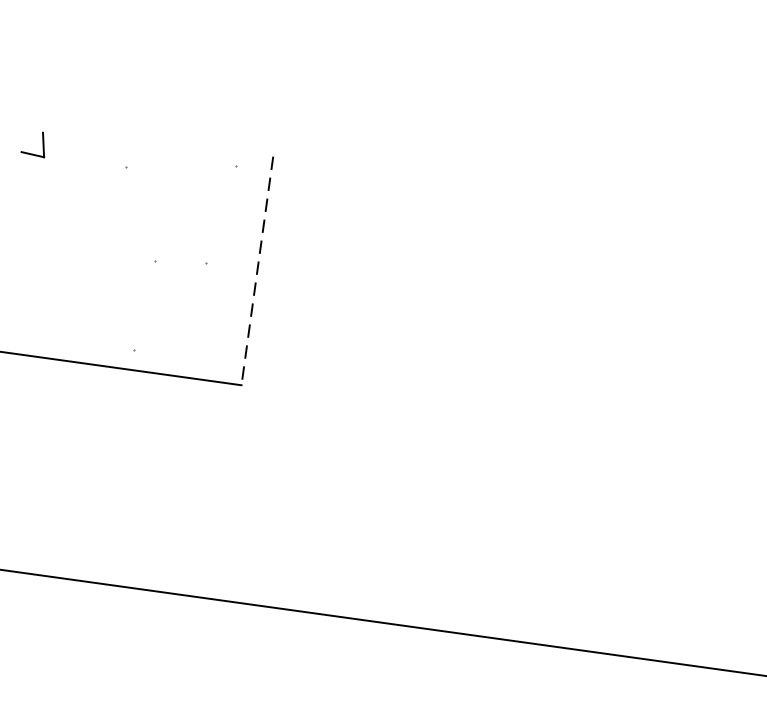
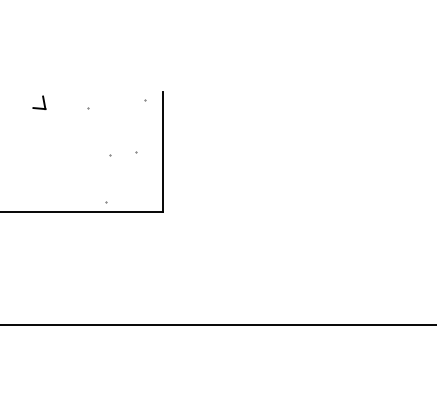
line: (257, 271) -> (163, 152), dashed -> solid

